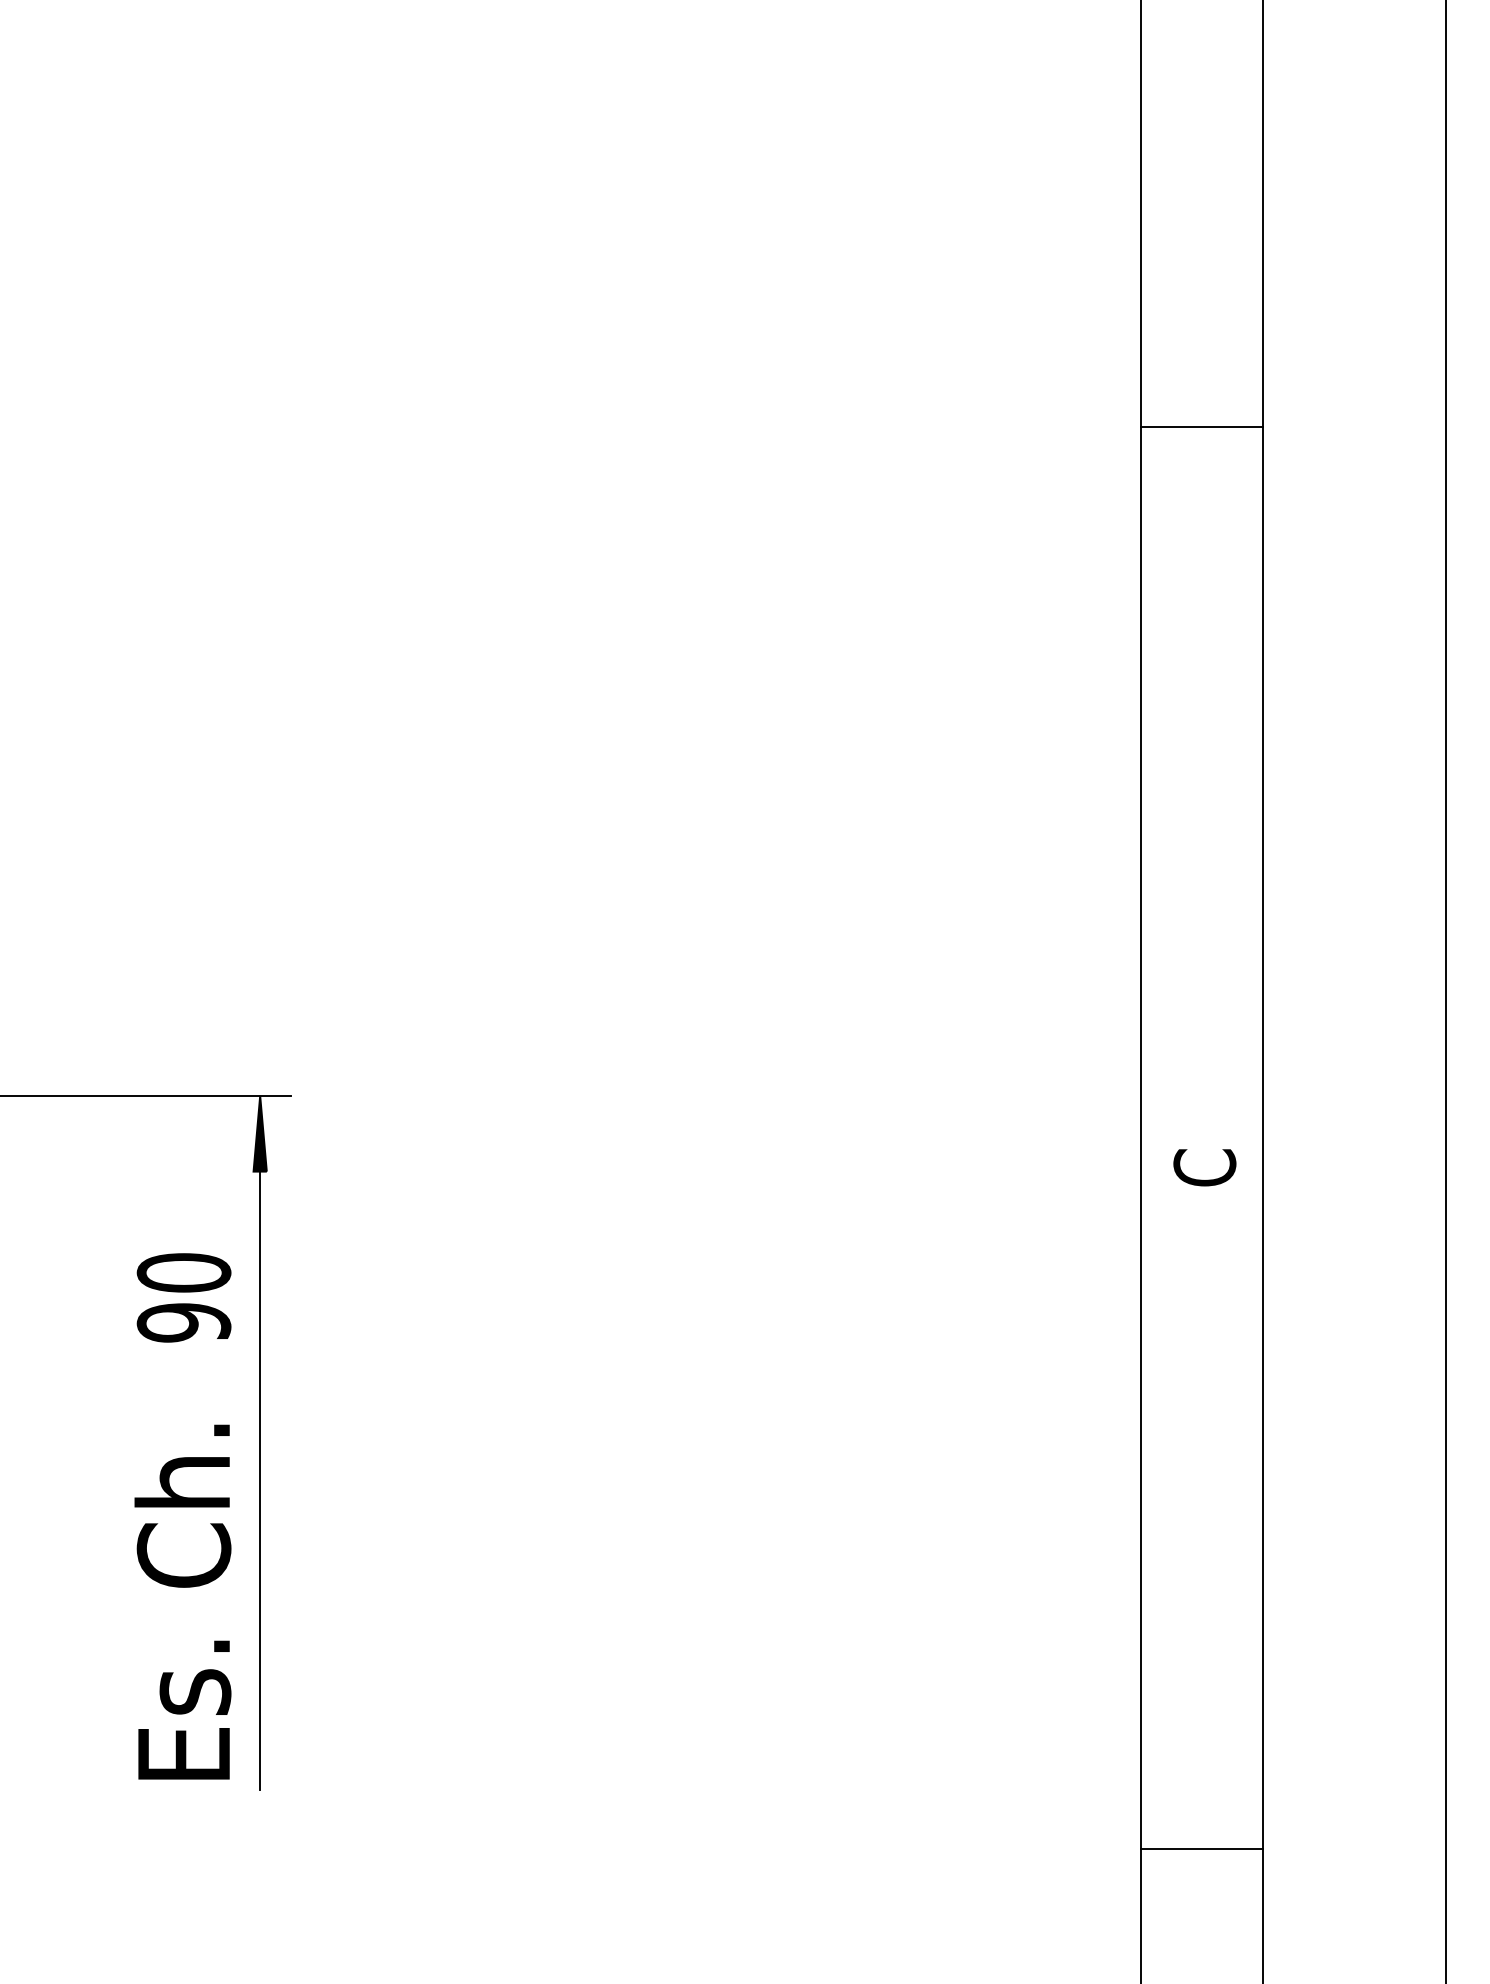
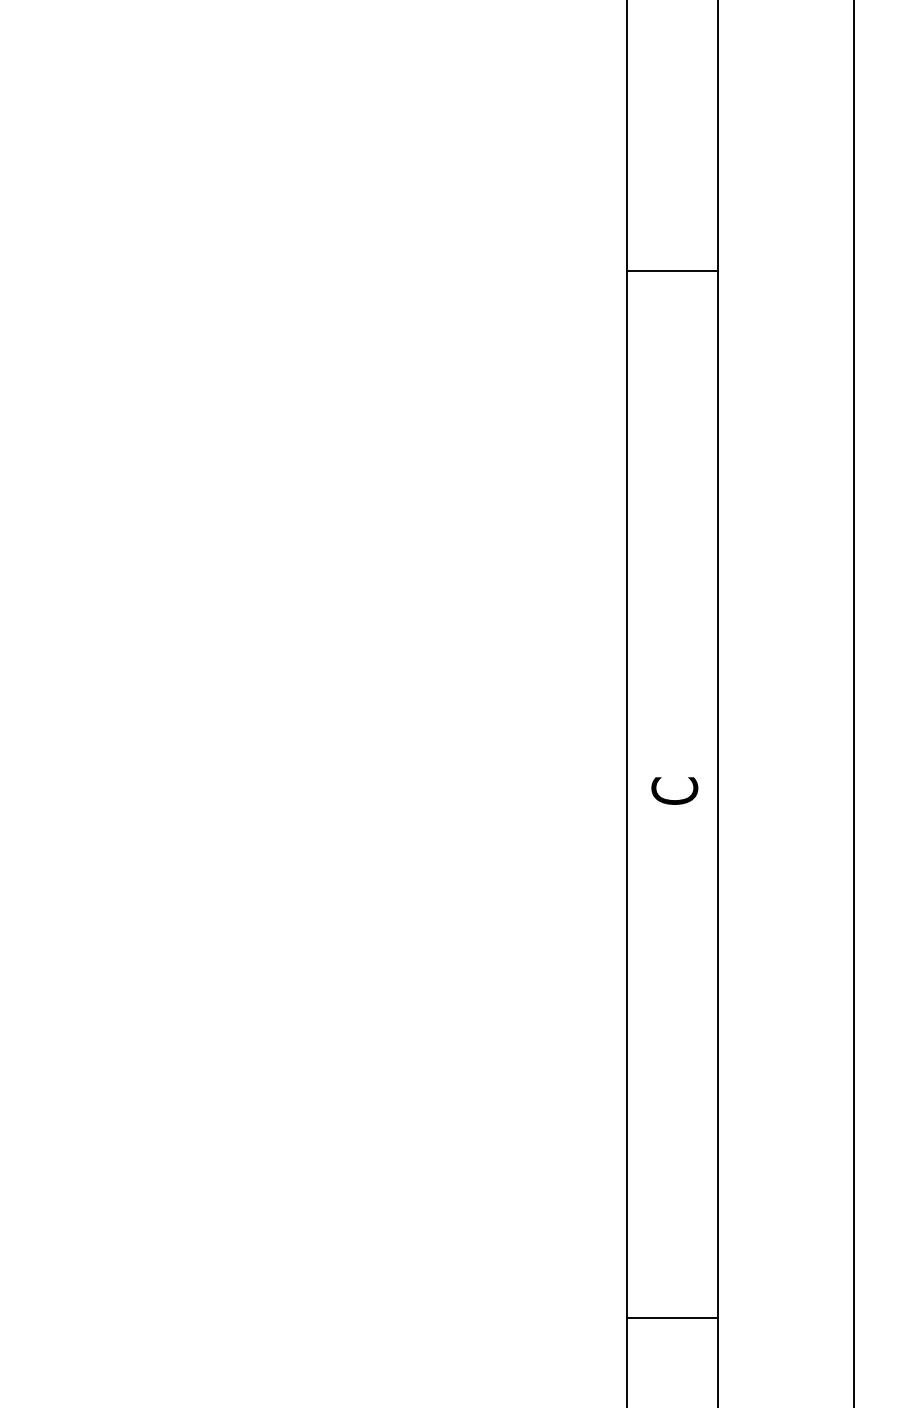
line: (1201, 427) -> (672, 271), moved
text: (1204, 1167) -> (674, 790), moved
line: (1201, 1848) -> (672, 1318), moved

